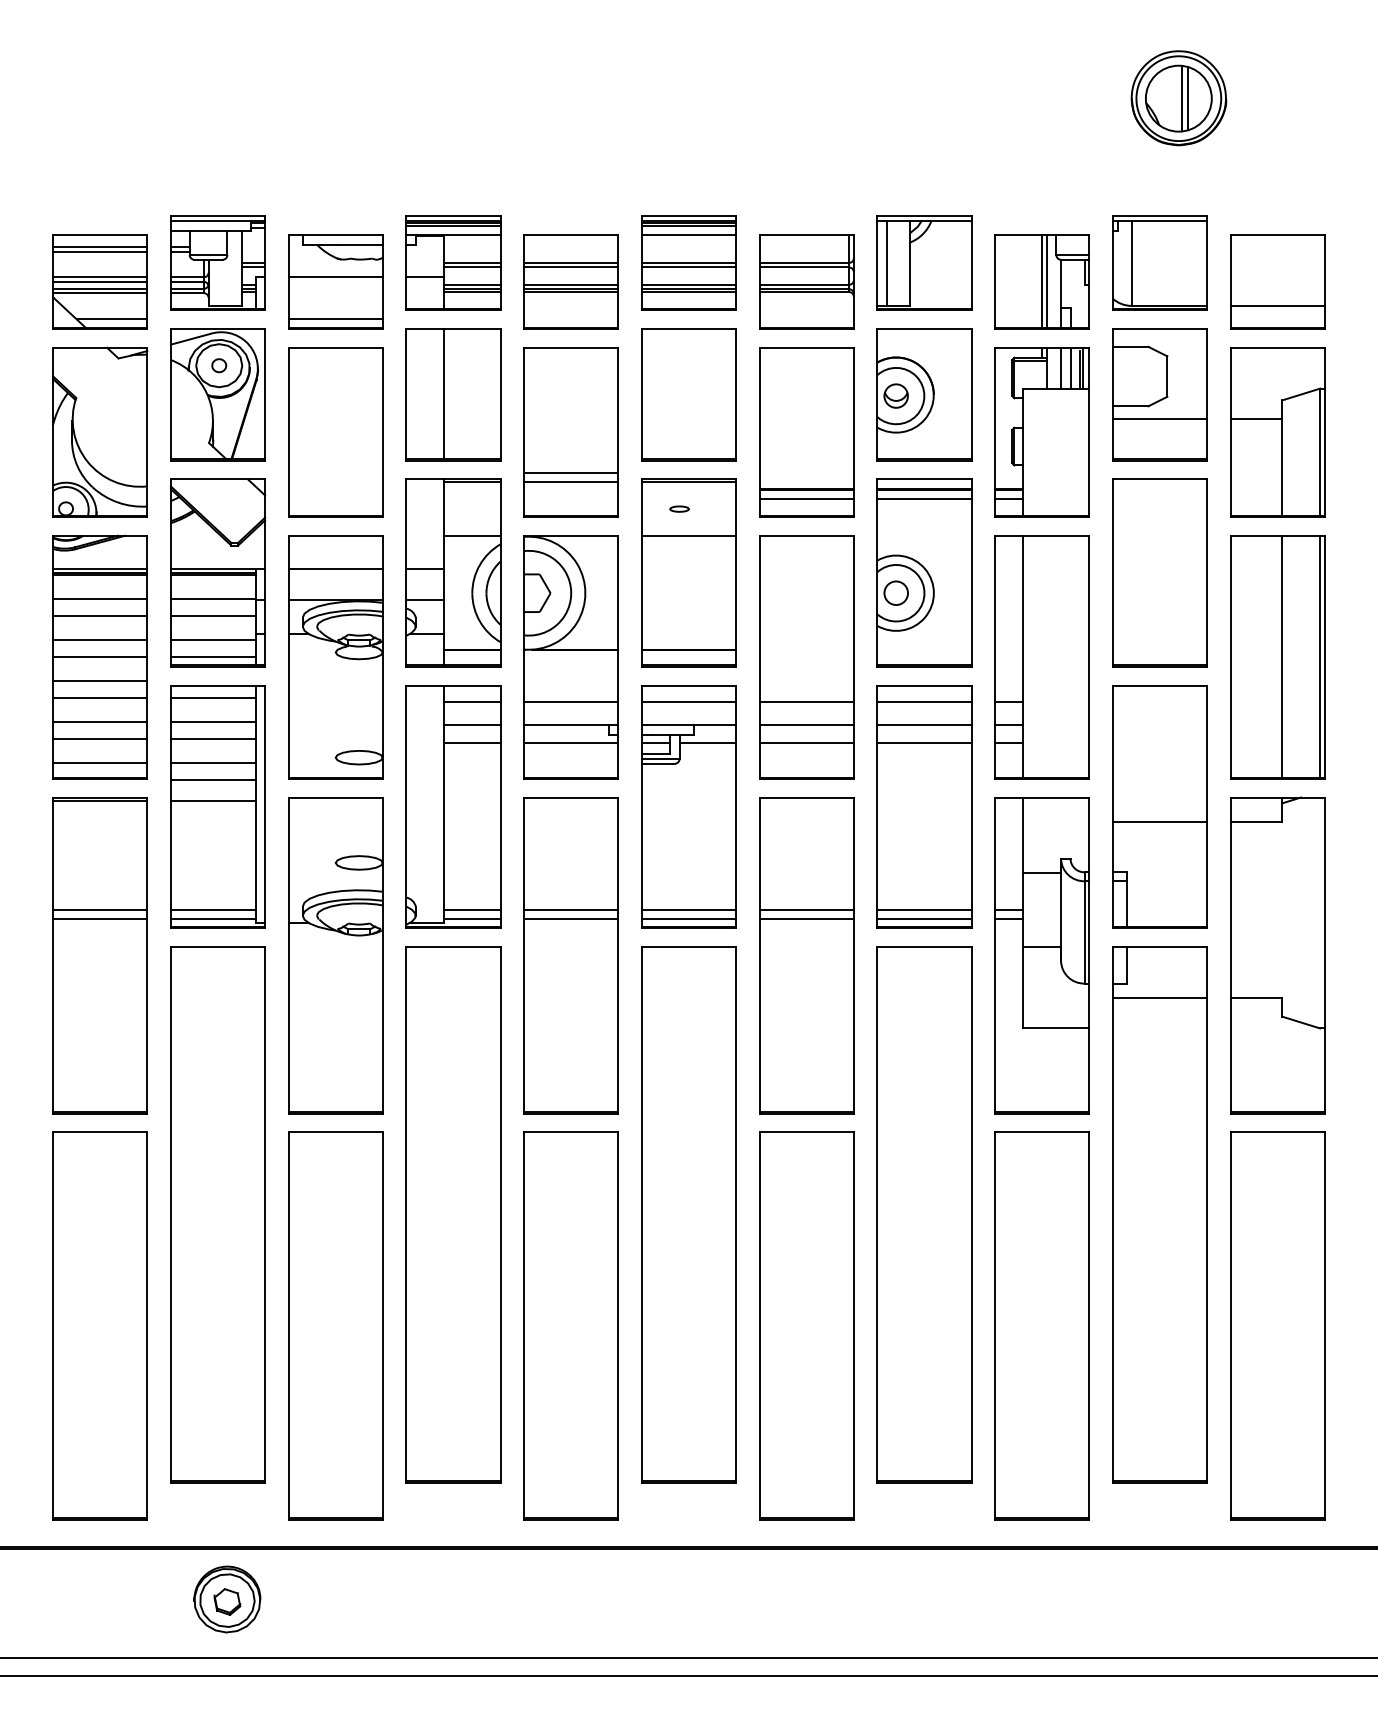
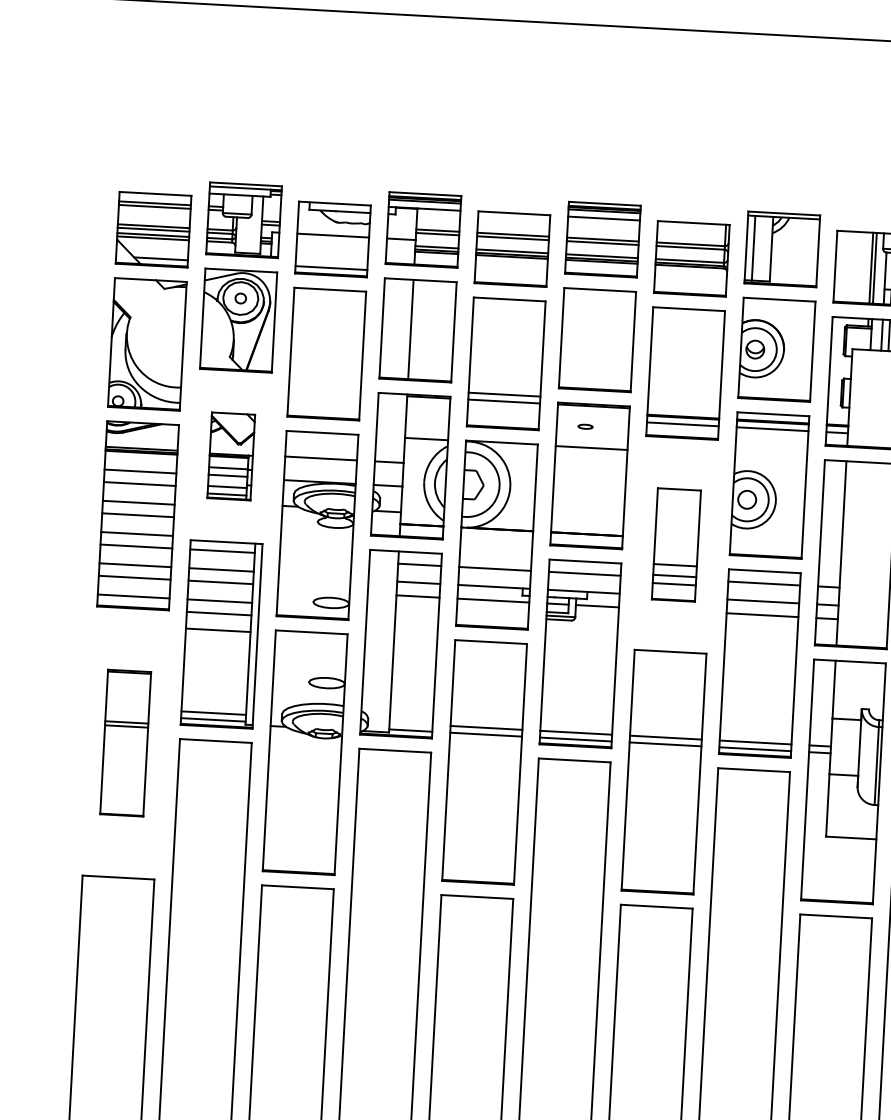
part: (217, 572) -> (230, 456), size x0.6
part: (806, 657) -> (676, 545), size x0.6
line: (472, 910) -> (411, 724), removed
part: (99, 955) -> (125, 742), size x0.6

